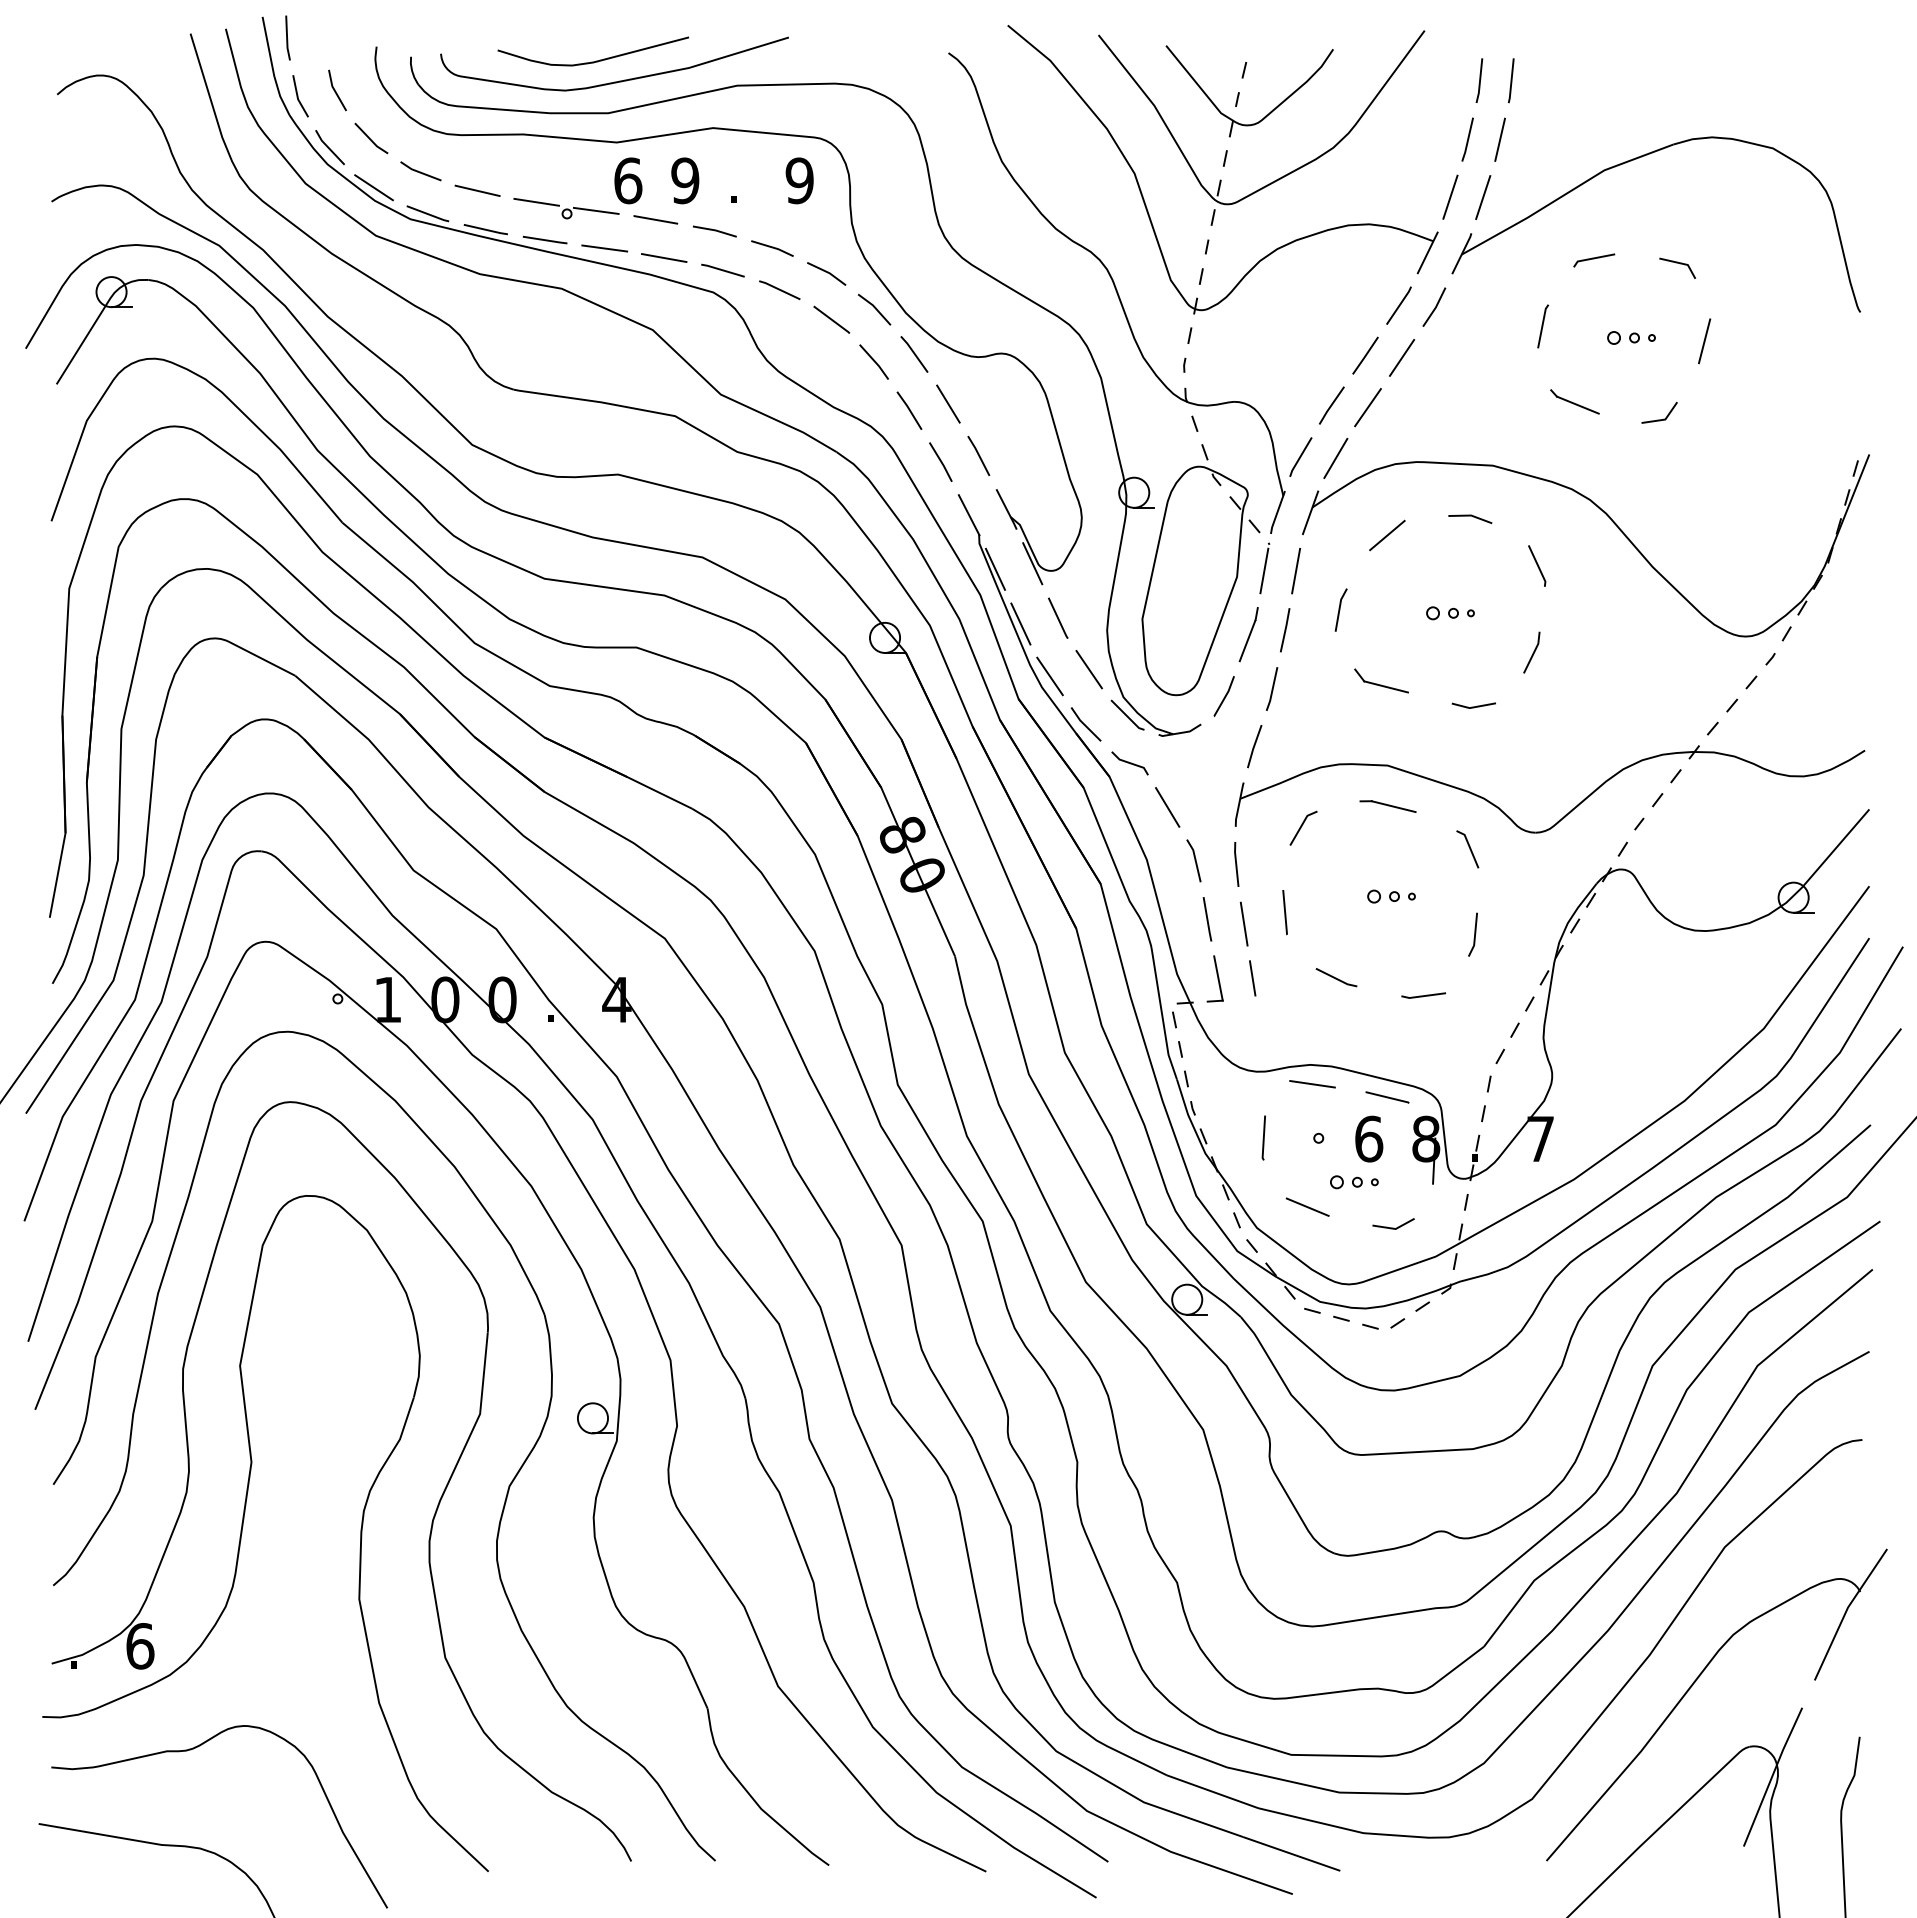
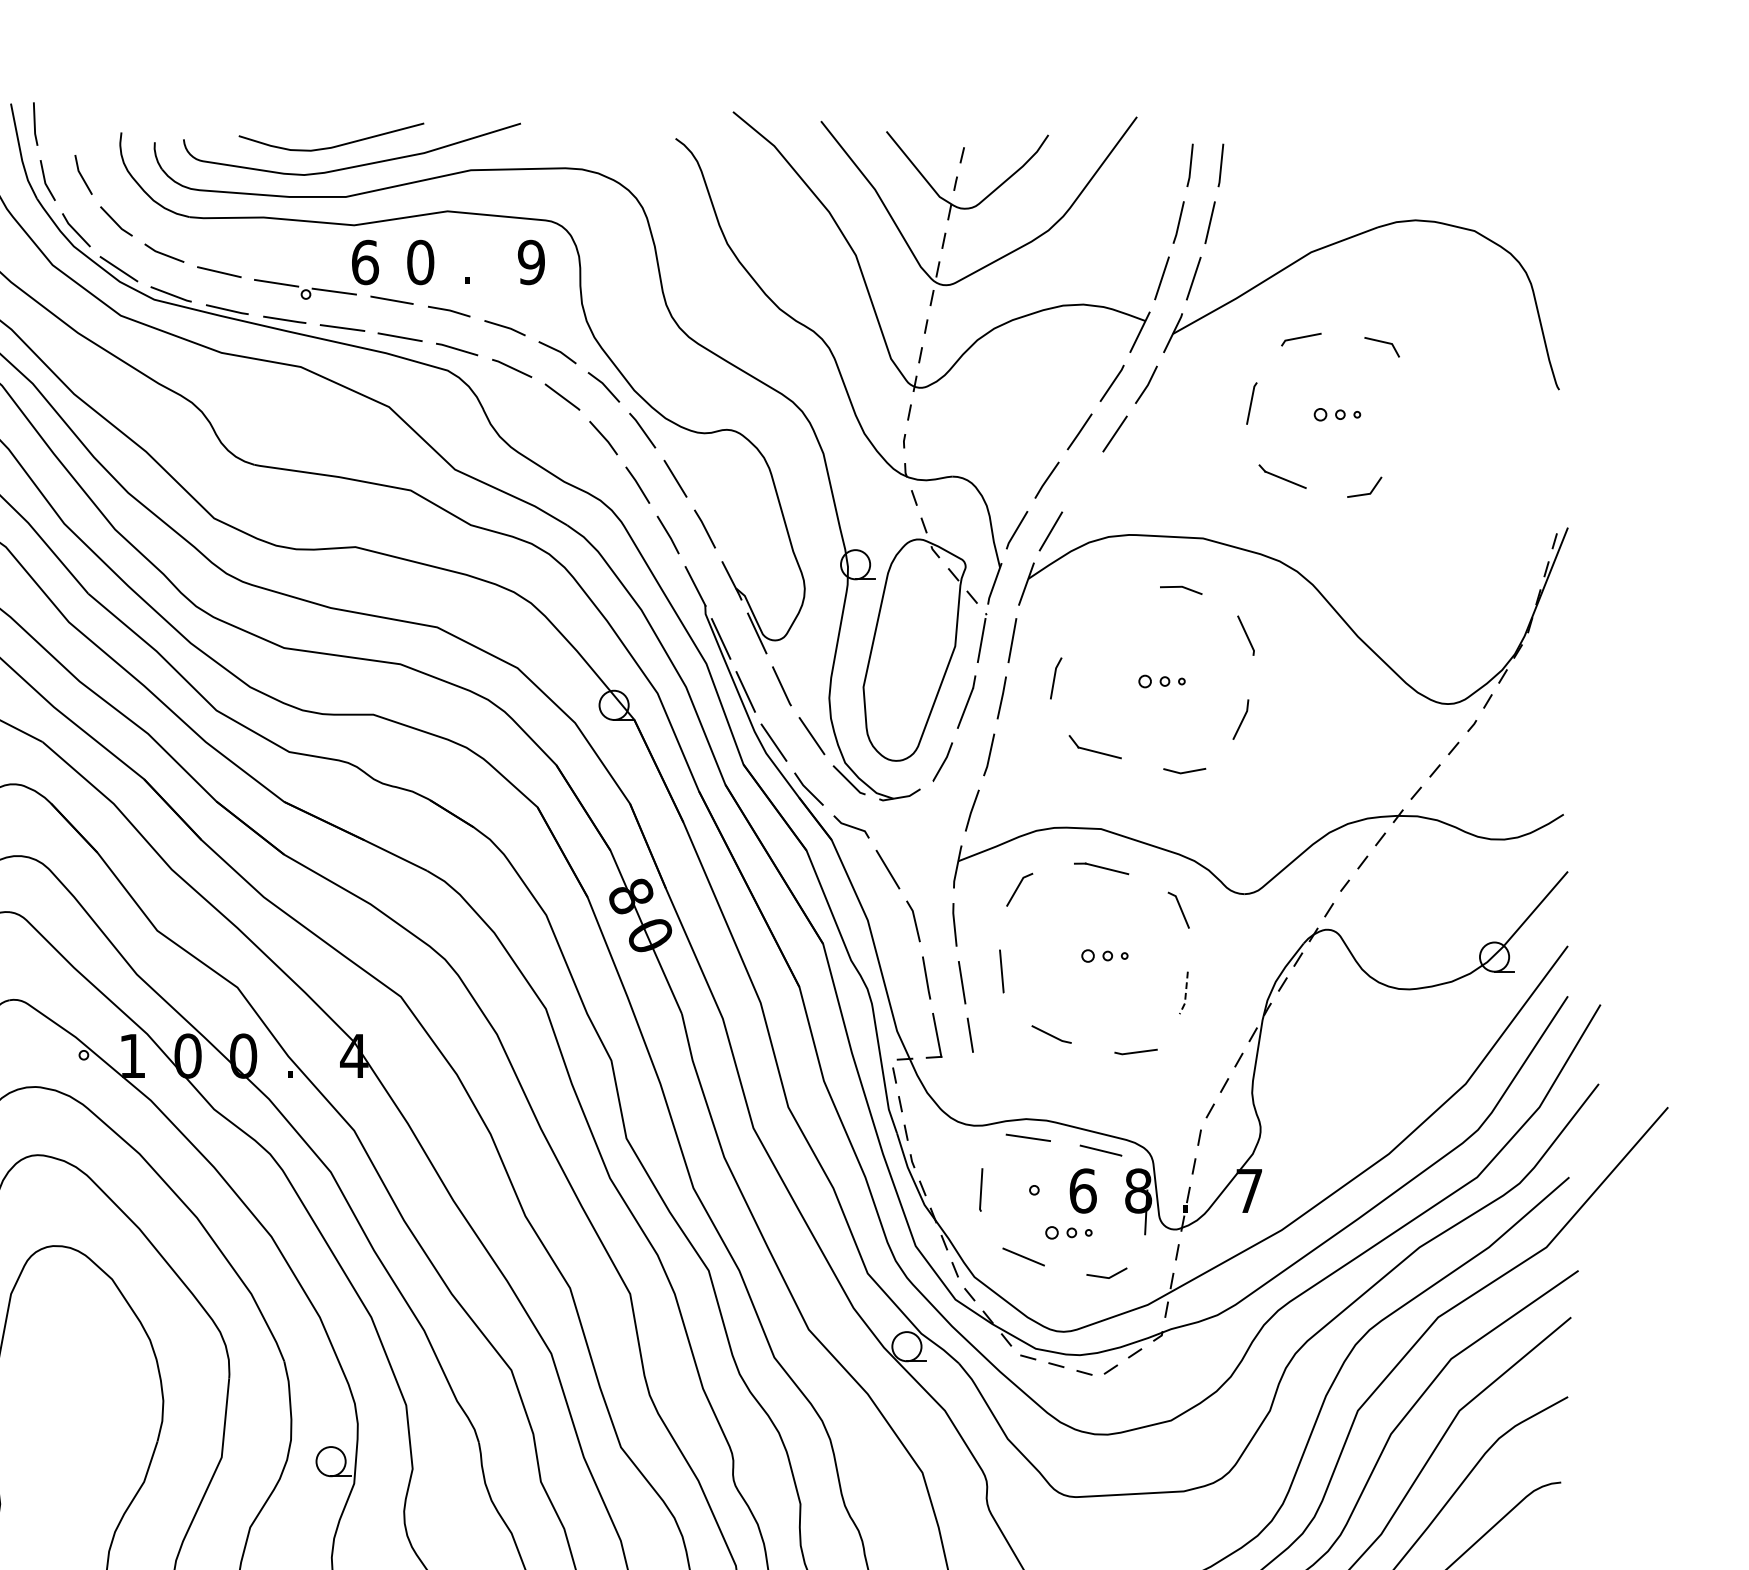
text: (685, 180) -> (420, 262), 9 -> 0
line: (1704, 341) -> (1408, 418), removed
line: (1367, 407) -> (1081, 482), removed
line: (1387, 535) -> (1101, 606), removed
line: (1474, 936) -> (1185, 994), solid -> dashed

